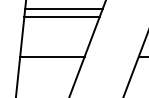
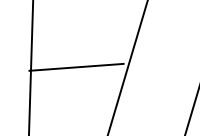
line: (63, 8) -> (88, 10), removed
line: (61, 16) -> (86, 22), removed
line: (52, 56) -> (76, 67), moved

